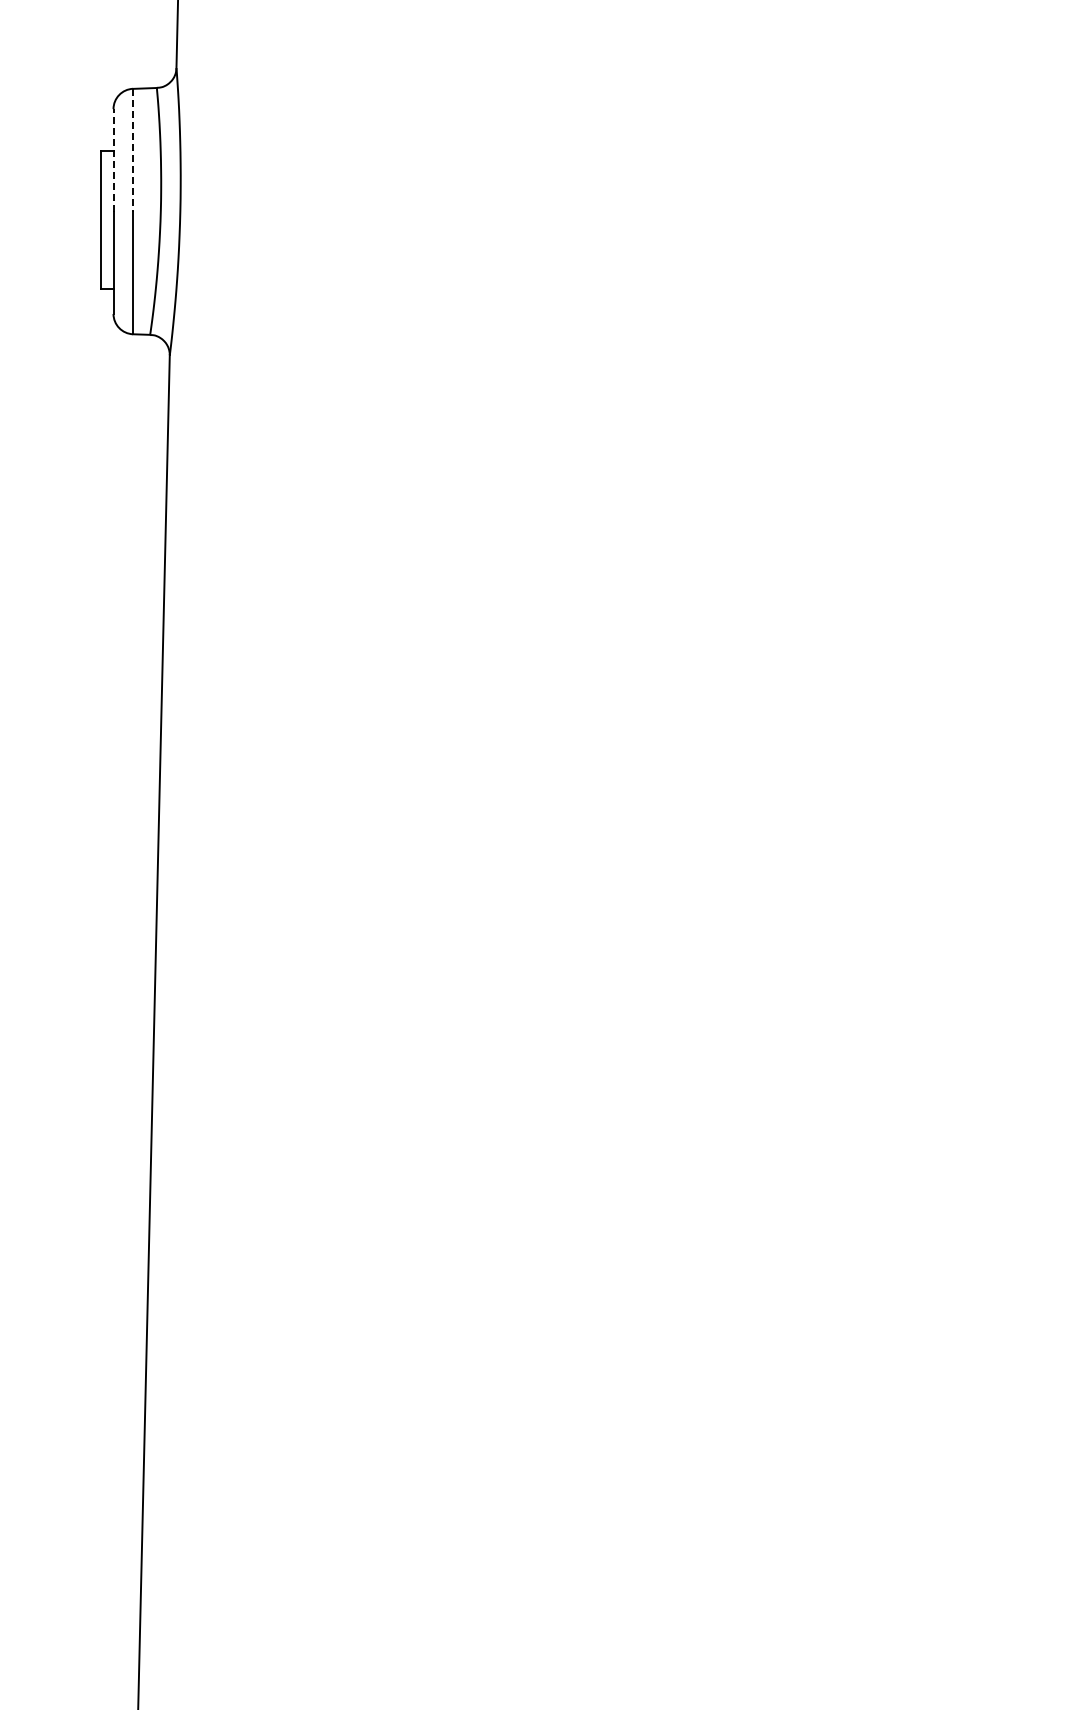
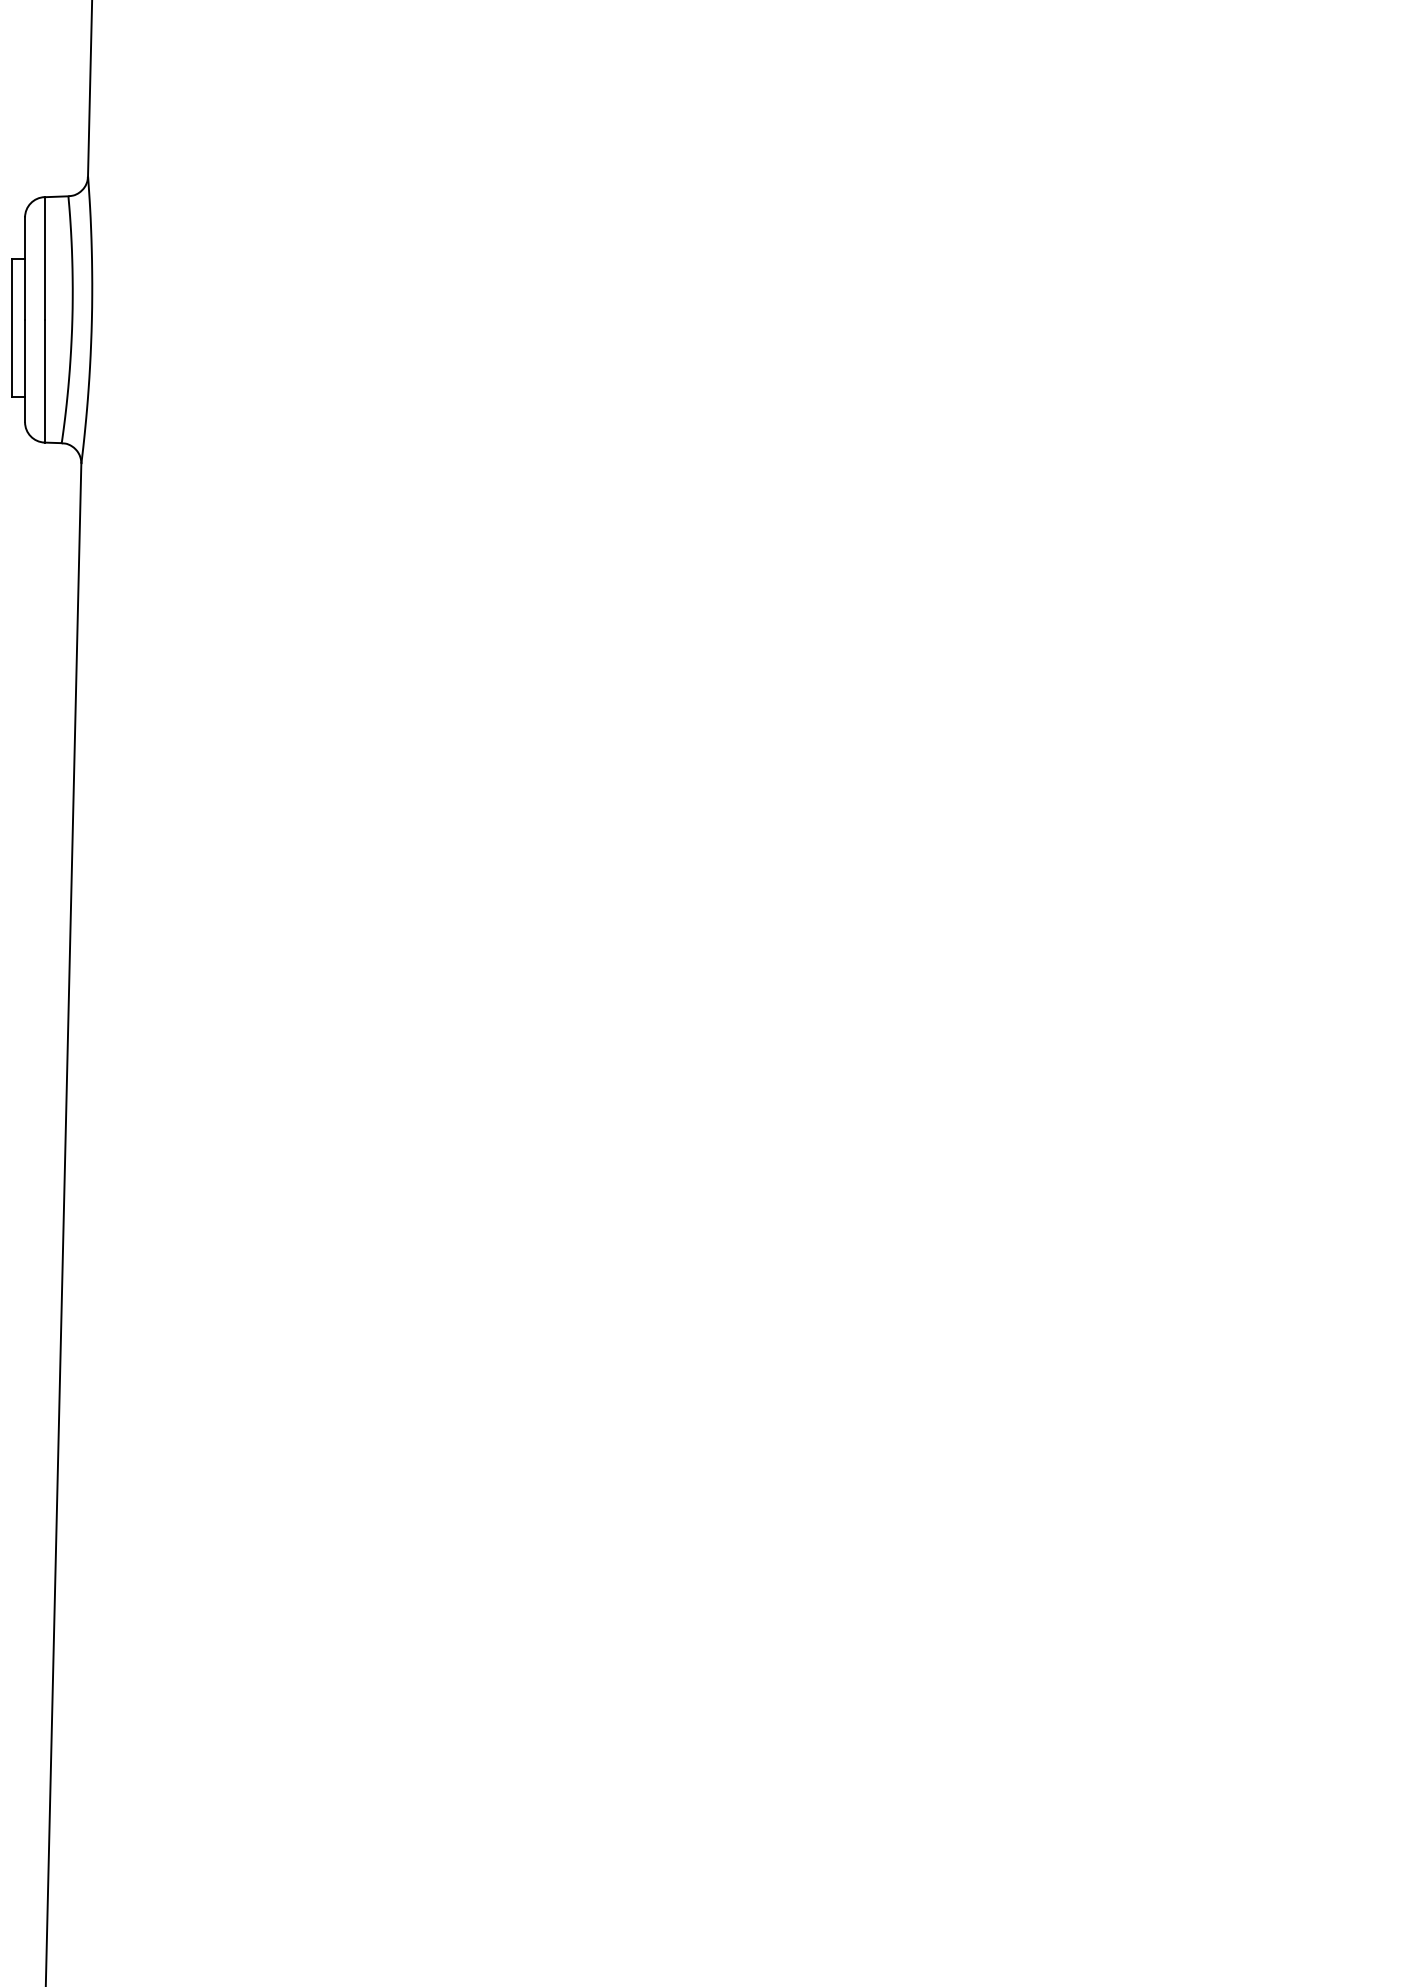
line: (132, 151) -> (44, 259), dashed -> solid
line: (113, 160) -> (25, 268), dashed -> solid

